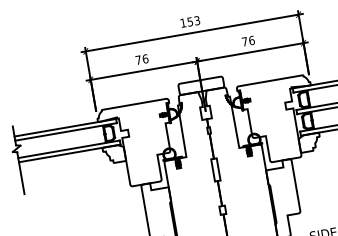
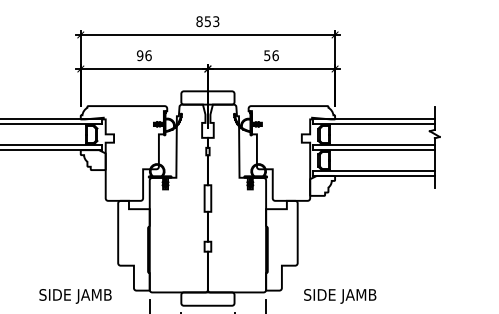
text: (183, 22) -> (199, 21), 153 -> 853
text: (245, 41) -> (267, 55), 76 -> 56
text: (138, 59) -> (140, 55), 76 -> 96

